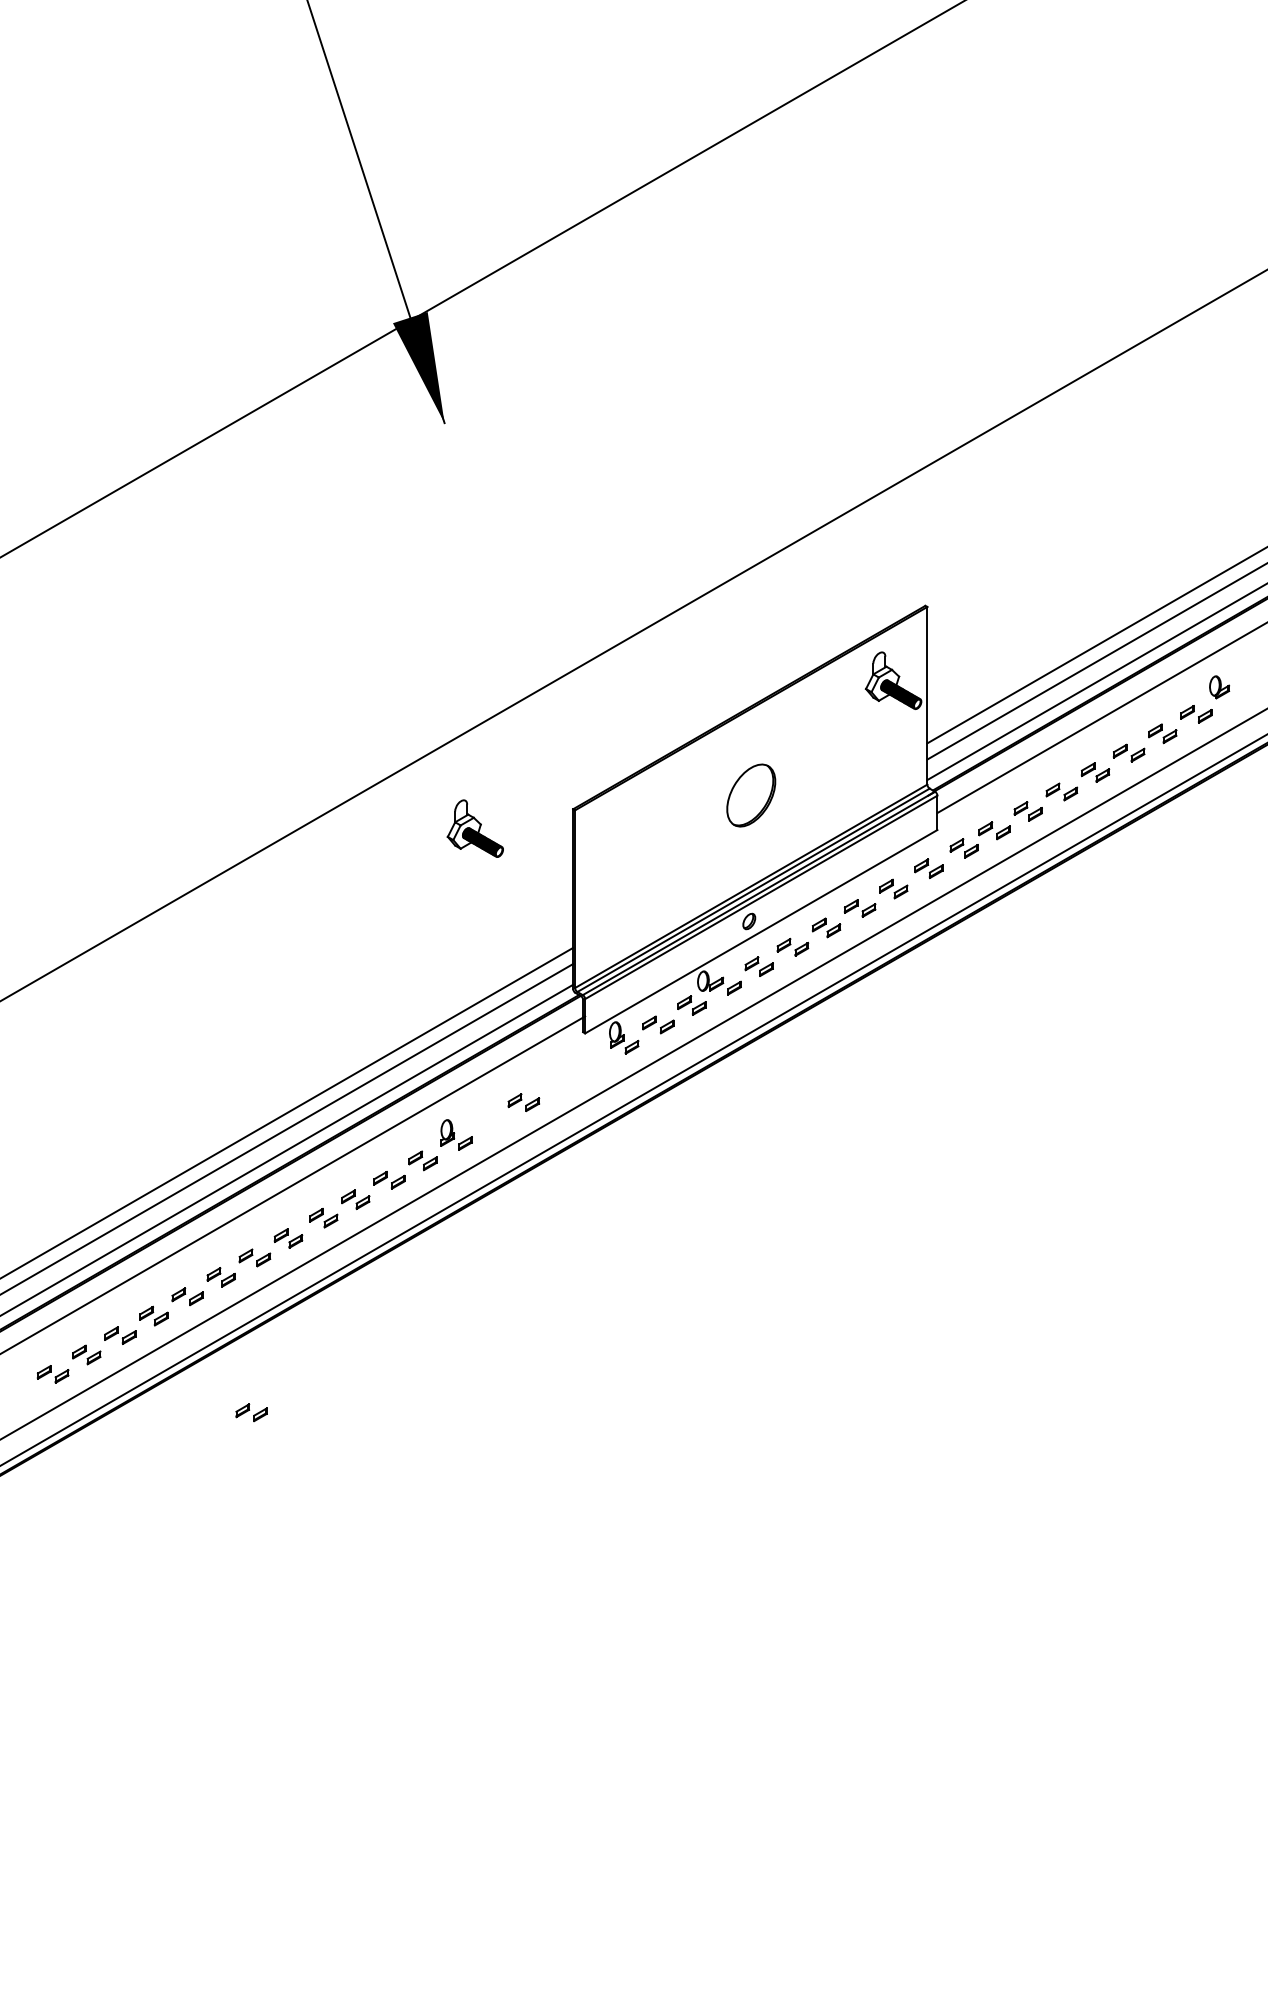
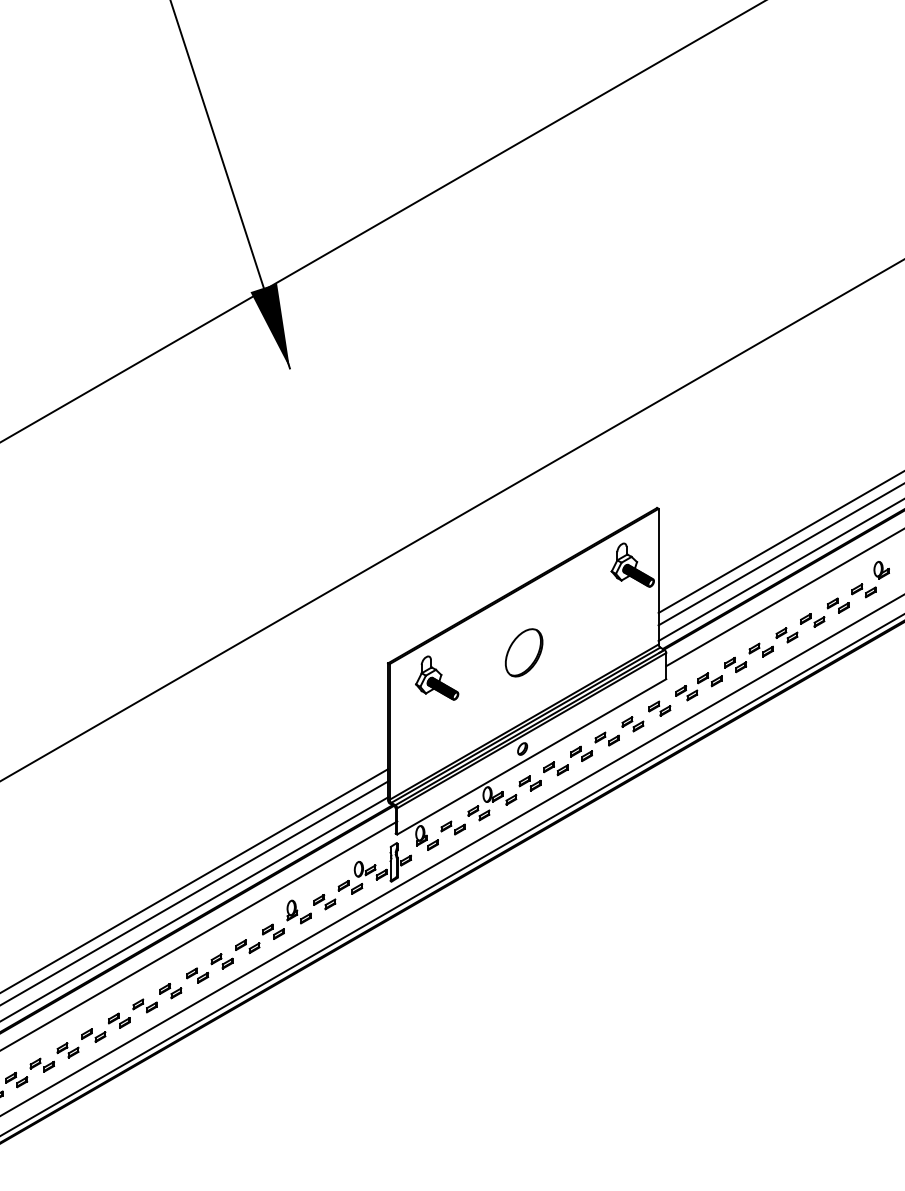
part: (474, 828) -> (436, 678), moved
part: (575, 1069) -> (389, 862), added
part: (489, 1121) -> (324, 901), added
part: (251, 1412) -> (142, 1123), removed

